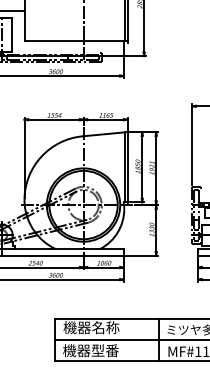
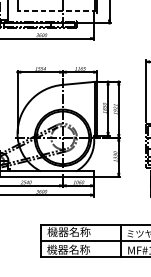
line: (76, 40) -> (57, 11), solid -> dashed
text: (104, 350) -> (79, 249), 機器型番 -> 機器名称

